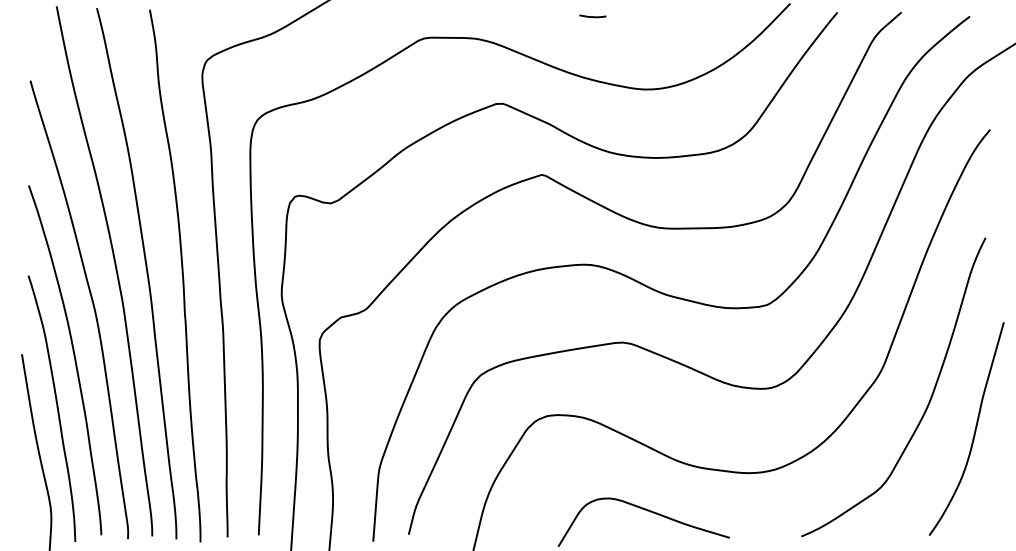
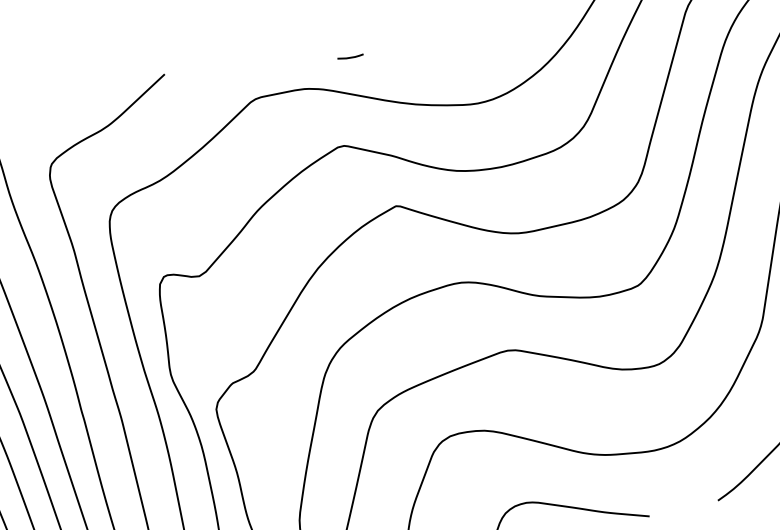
line: (592, 16) -> (350, 57), moved

